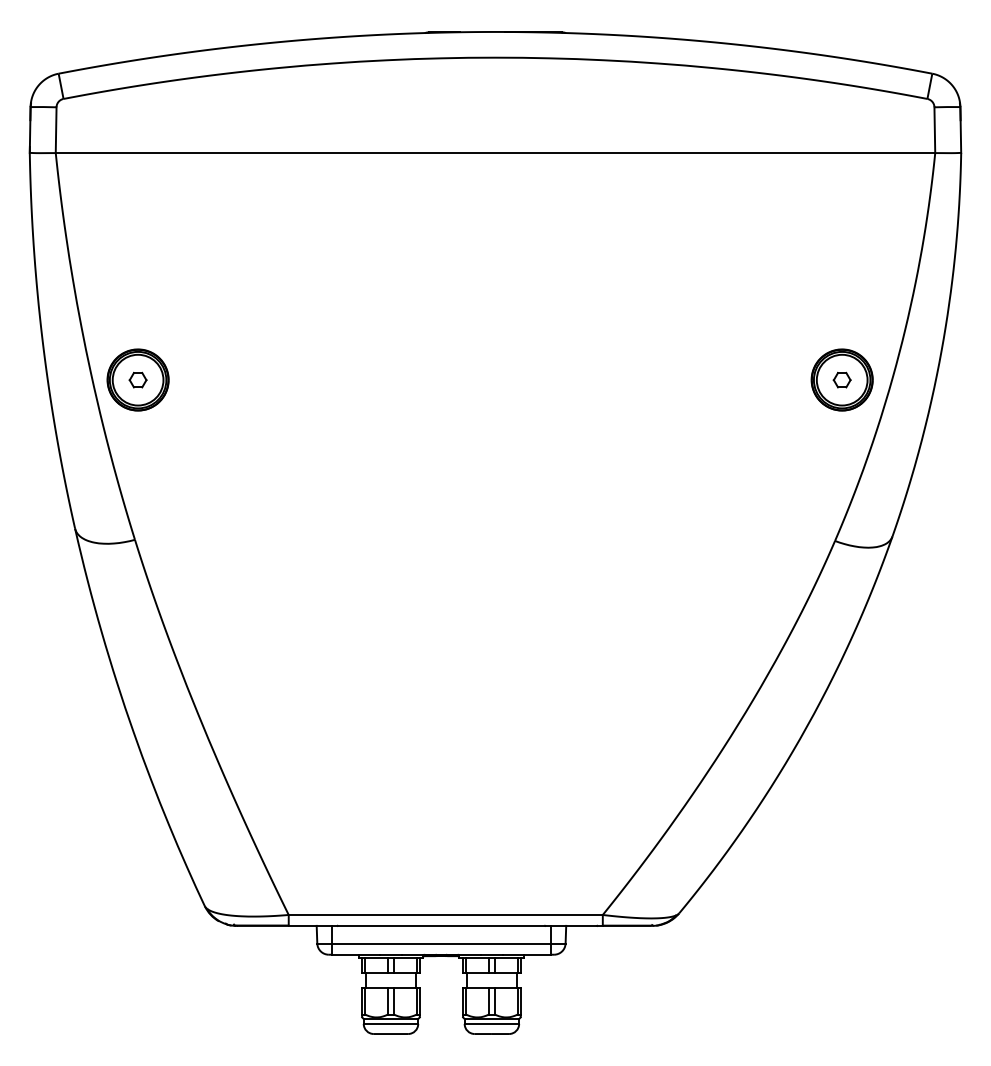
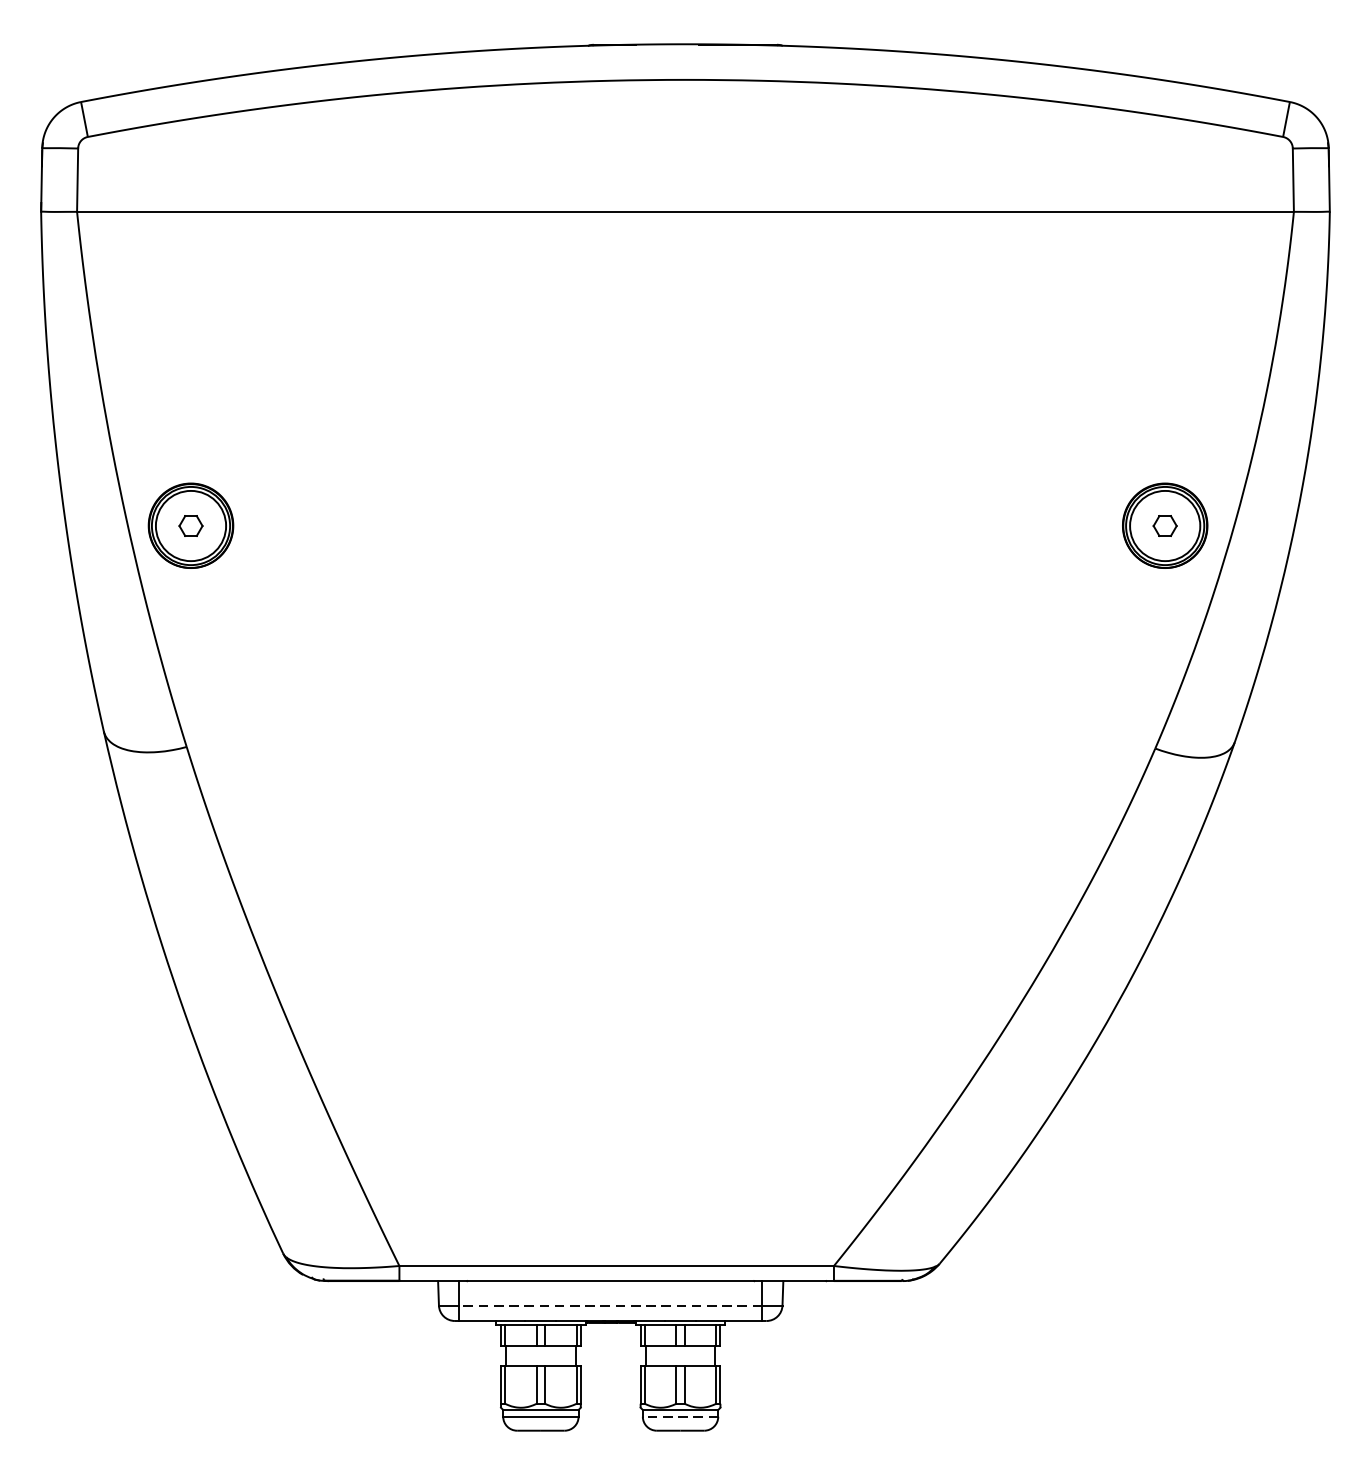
line: (441, 943) -> (610, 1305), solid -> dashed
line: (491, 1023) -> (679, 1416), solid -> dashed

